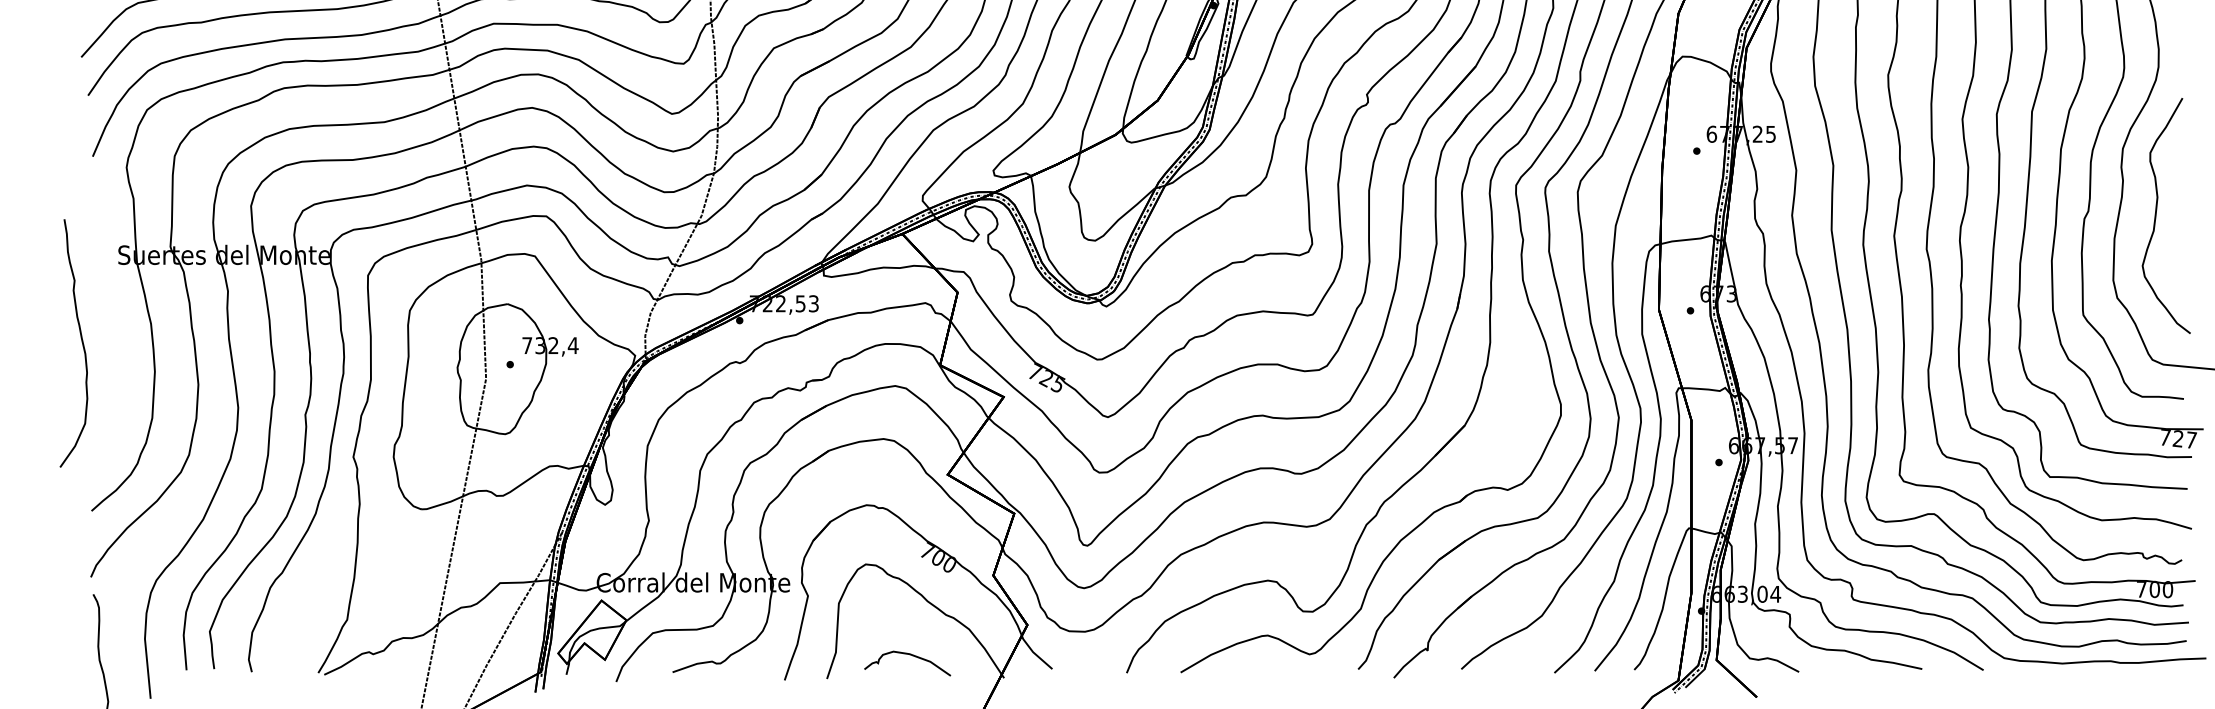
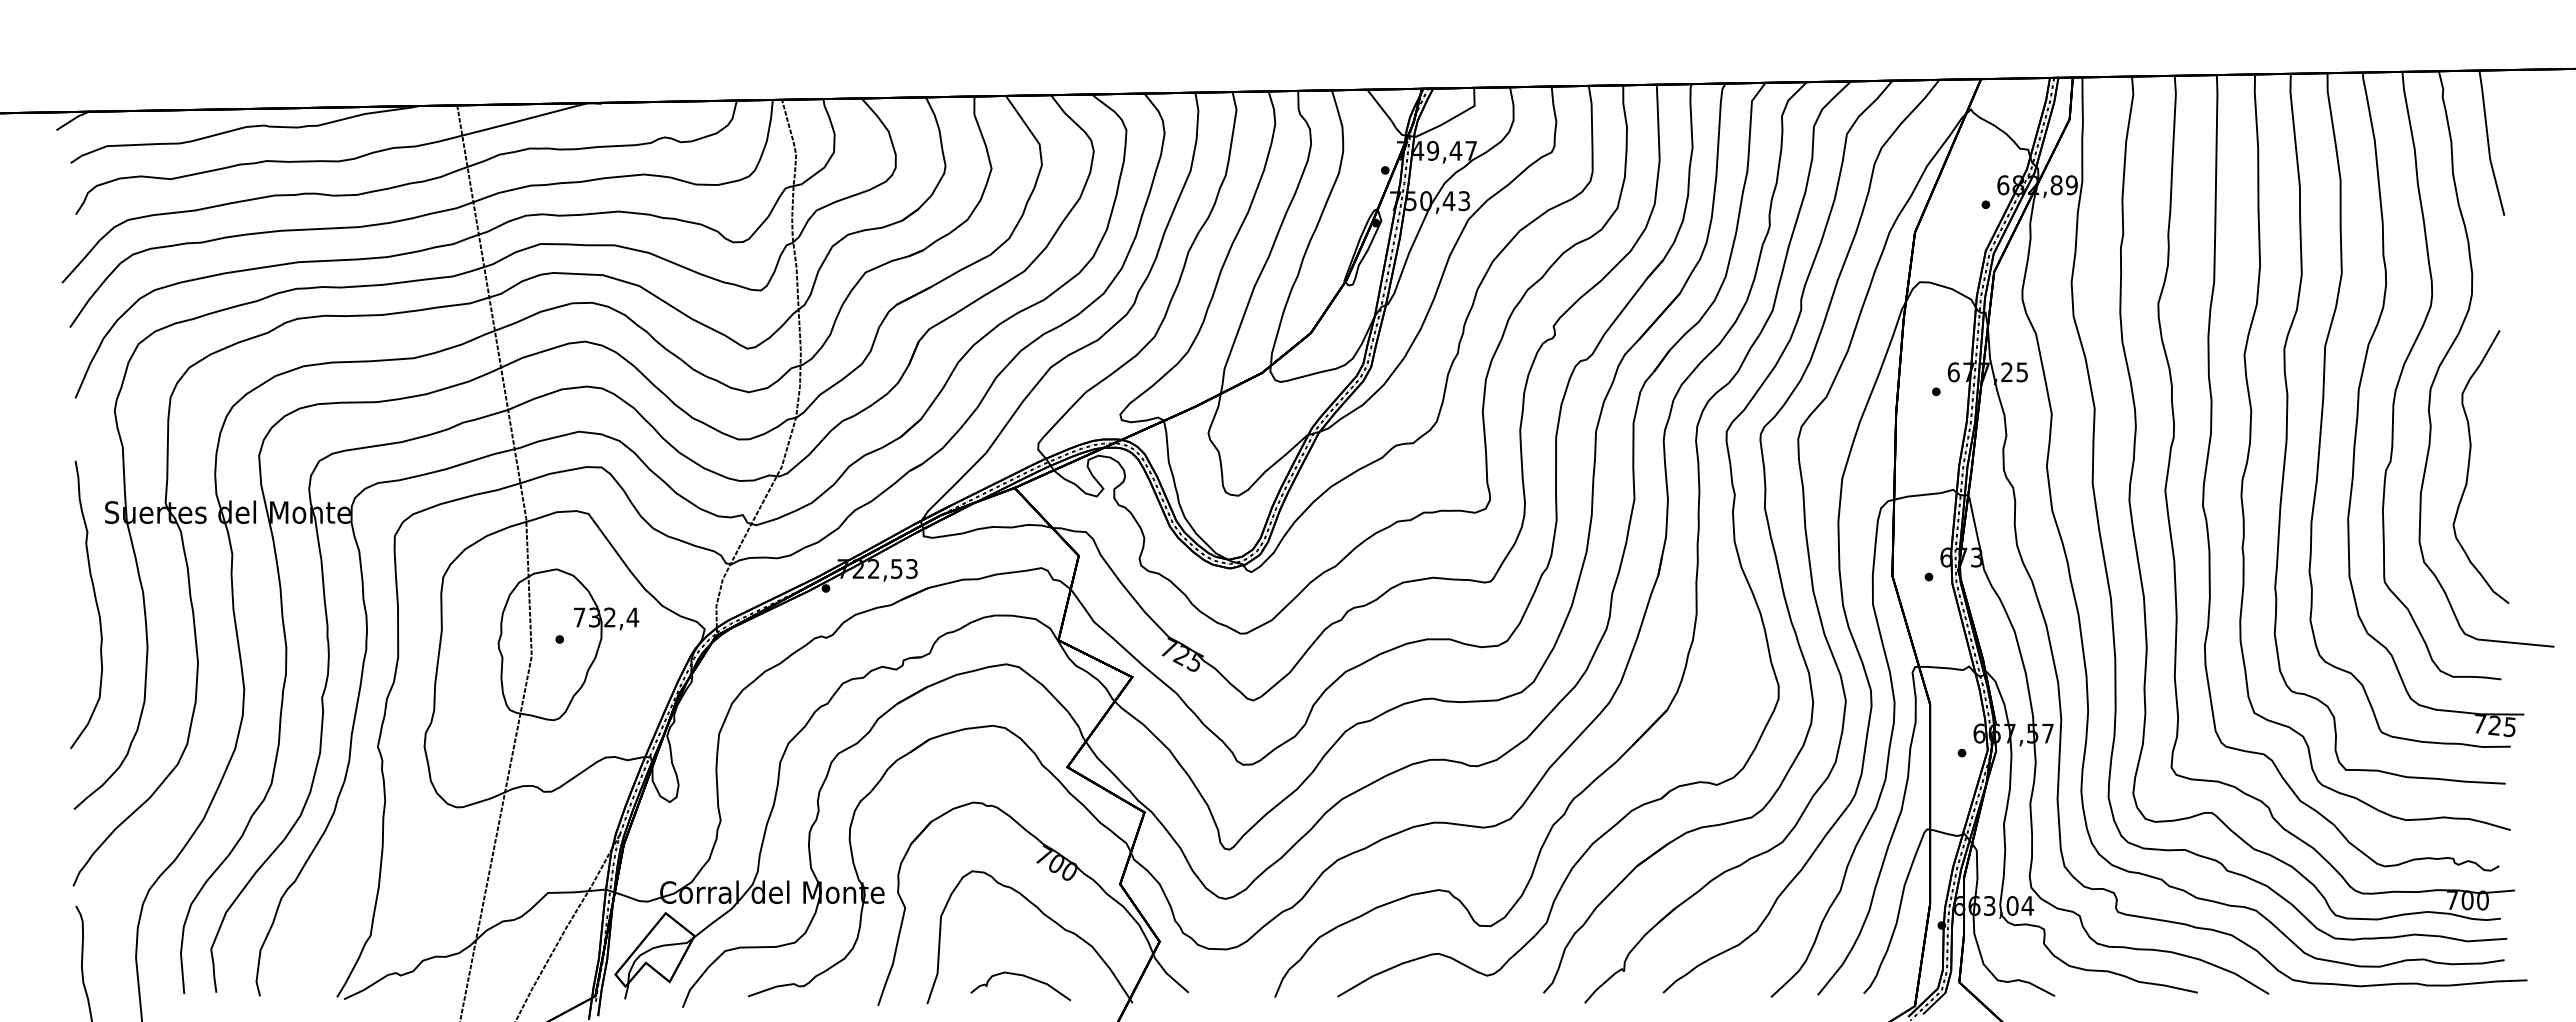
curve: (81, 342) -> (95, 603), moved
text: (2190, 440) -> (2509, 727), 727 -> 725

